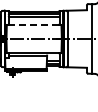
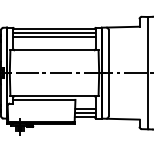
line: (34, 24) -> (55, 49), dashed -> solid

